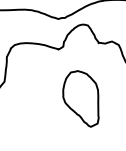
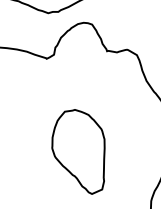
part: (80, 98) -> (77, 151), moved

